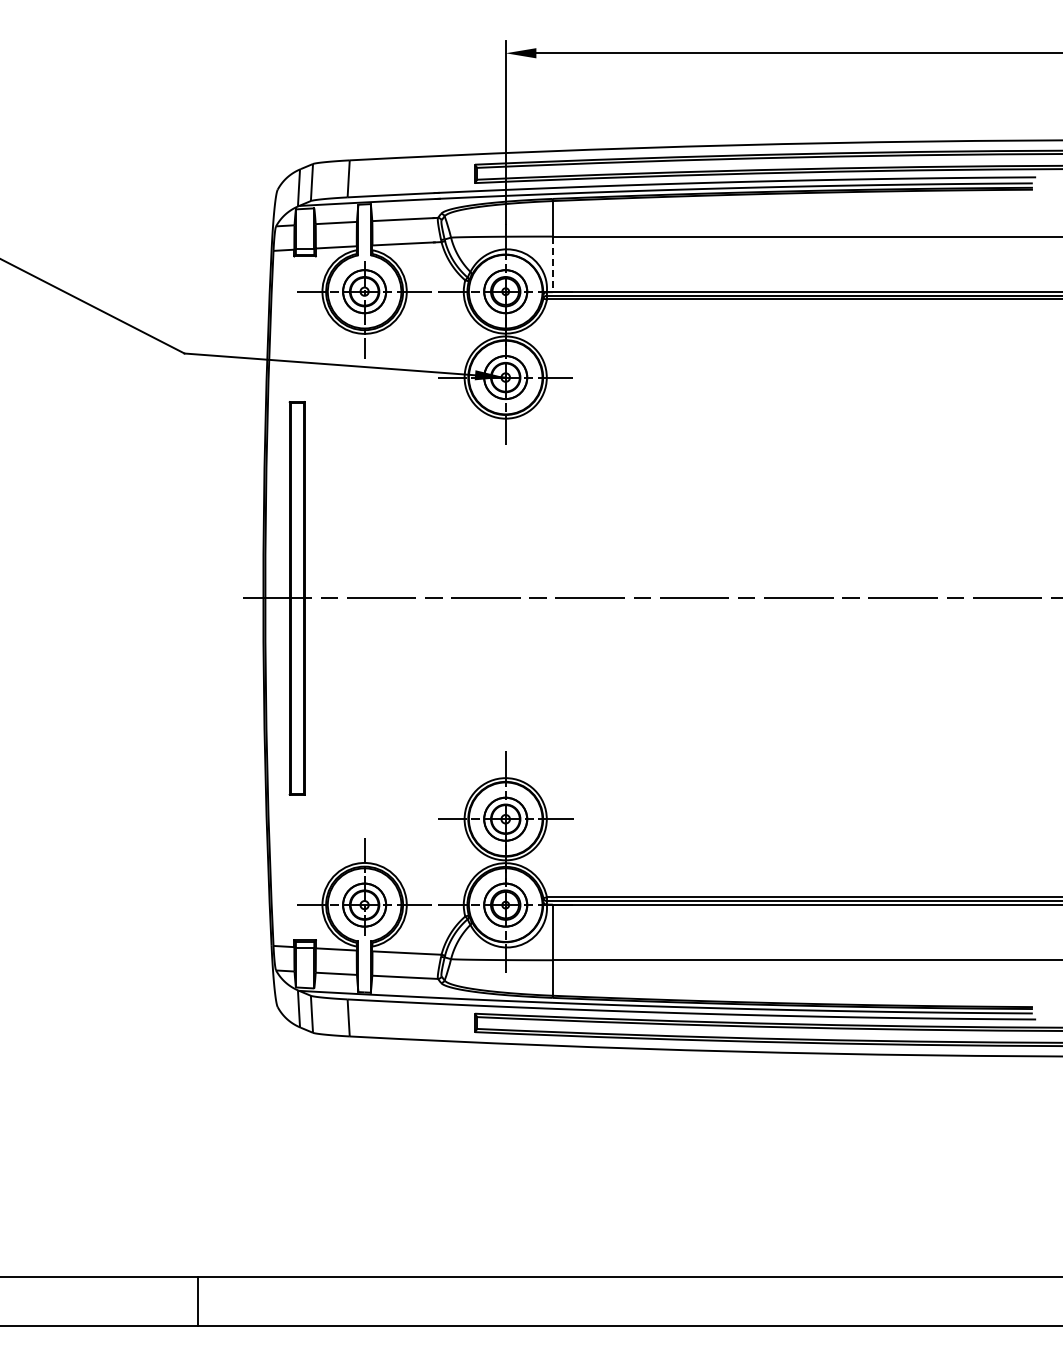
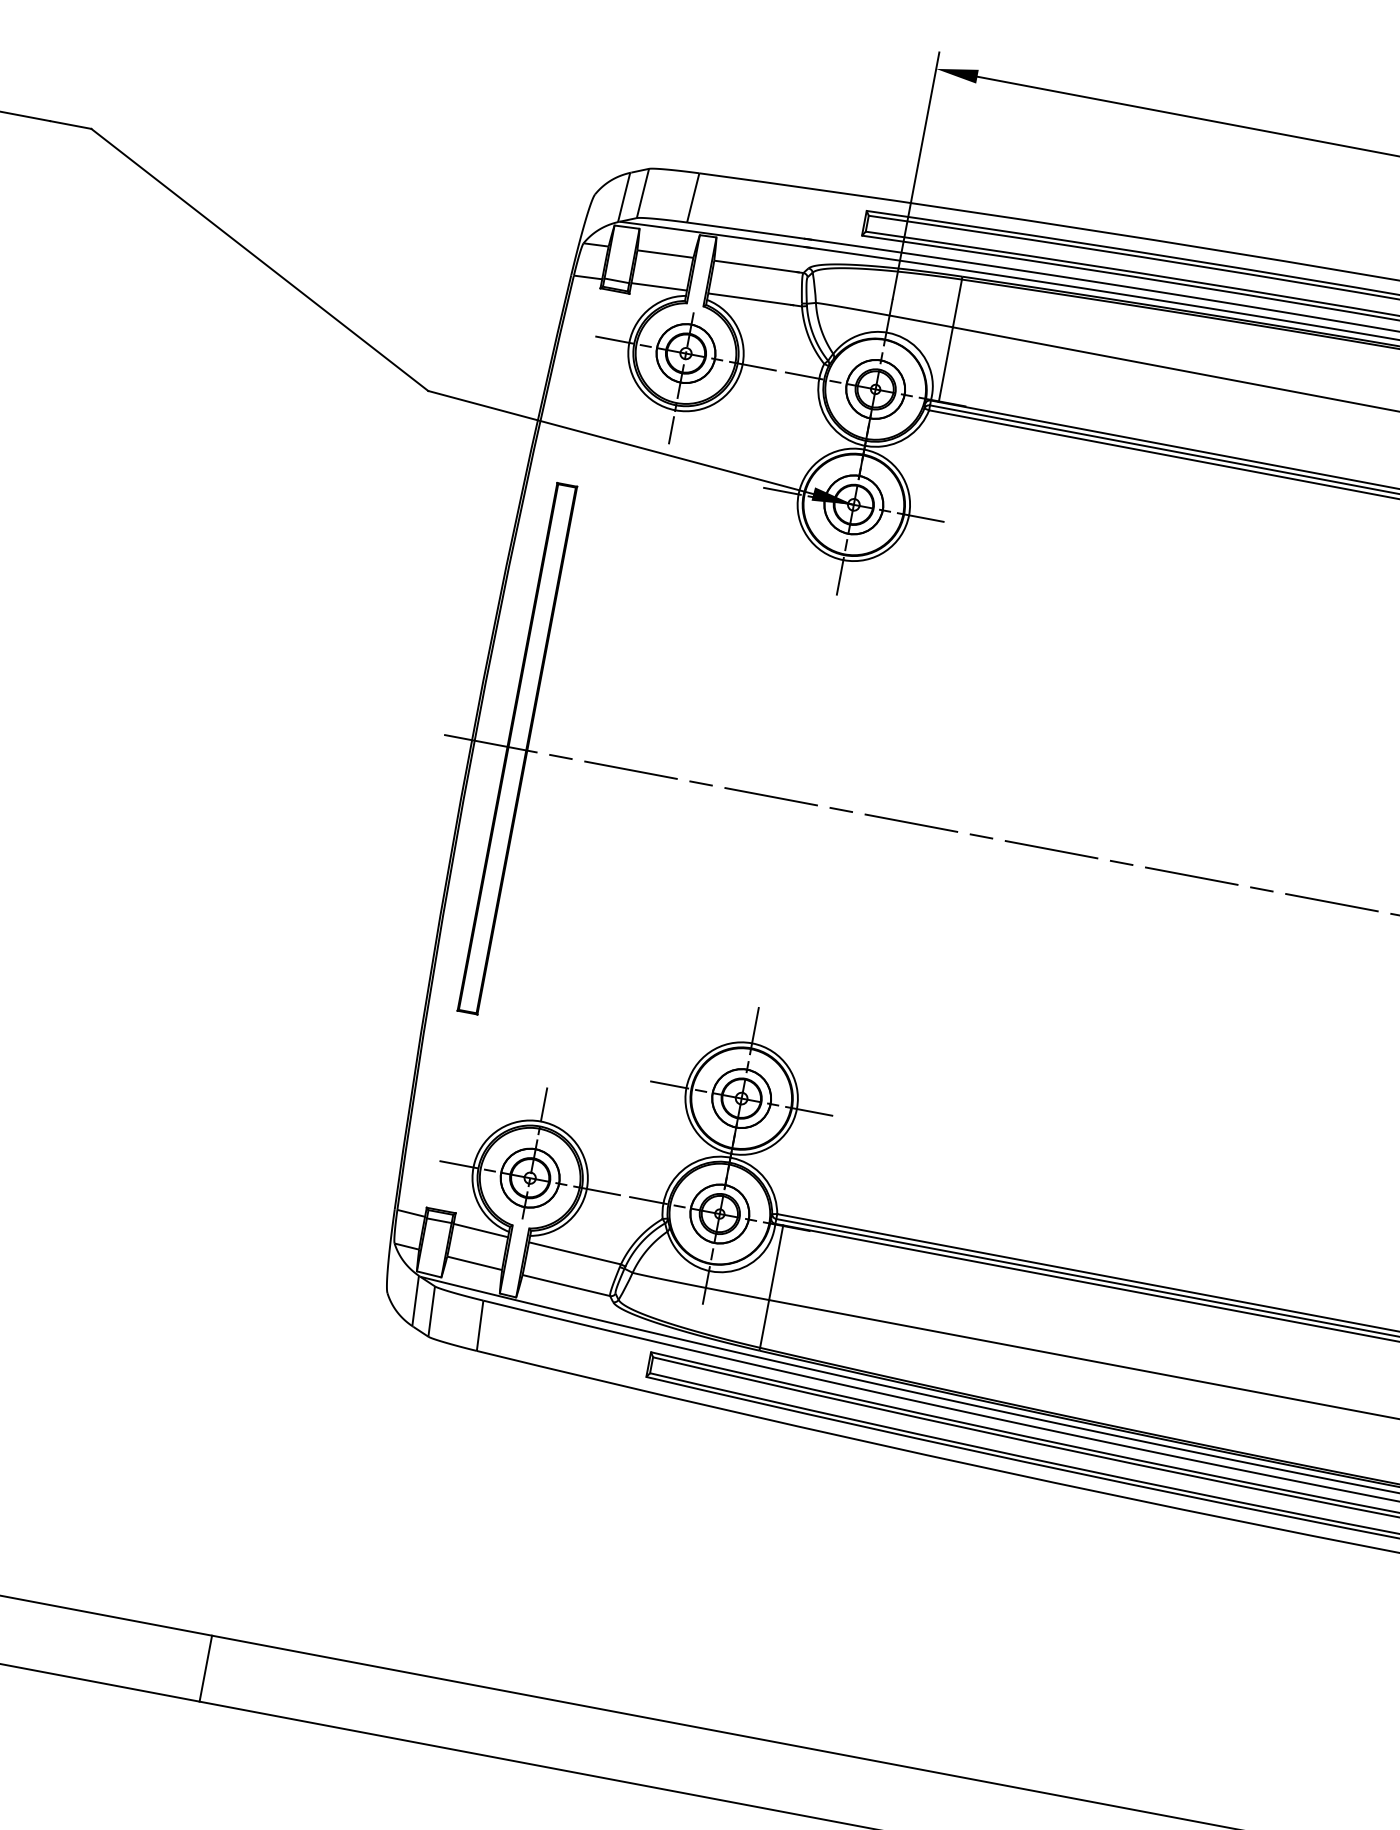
line: (552, 264) -> (945, 364), dashed -> solid

